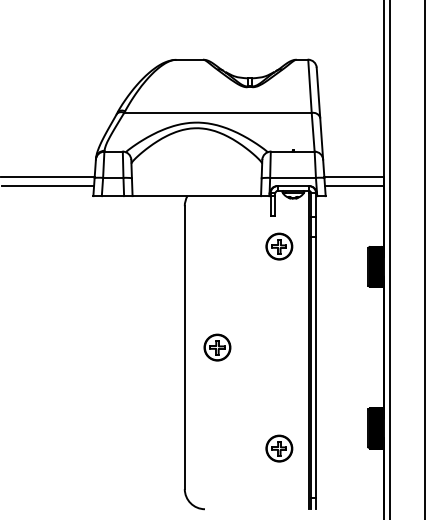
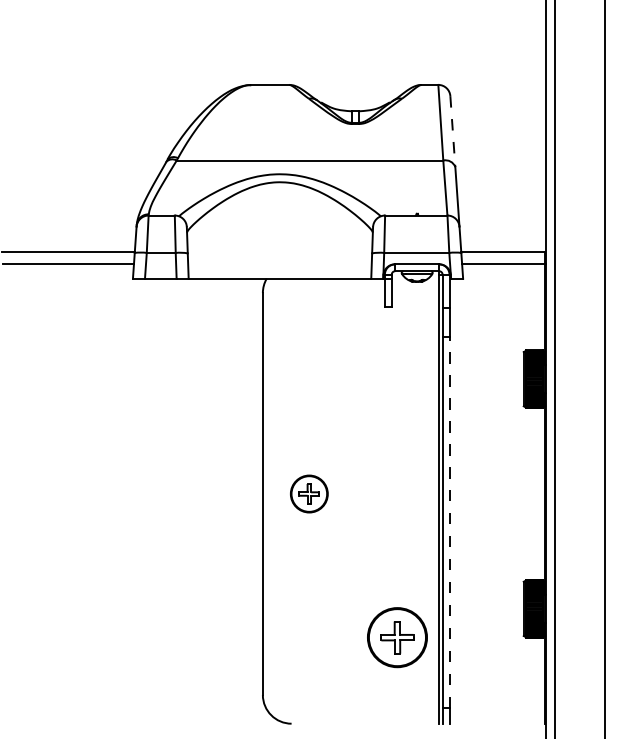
line: (318, 92) -> (452, 131), solid -> dashed
part: (278, 246) -> (396, 350), removed
line: (316, 367) -> (449, 522), solid -> dashed
part: (278, 448) -> (396, 637), size x1.6

